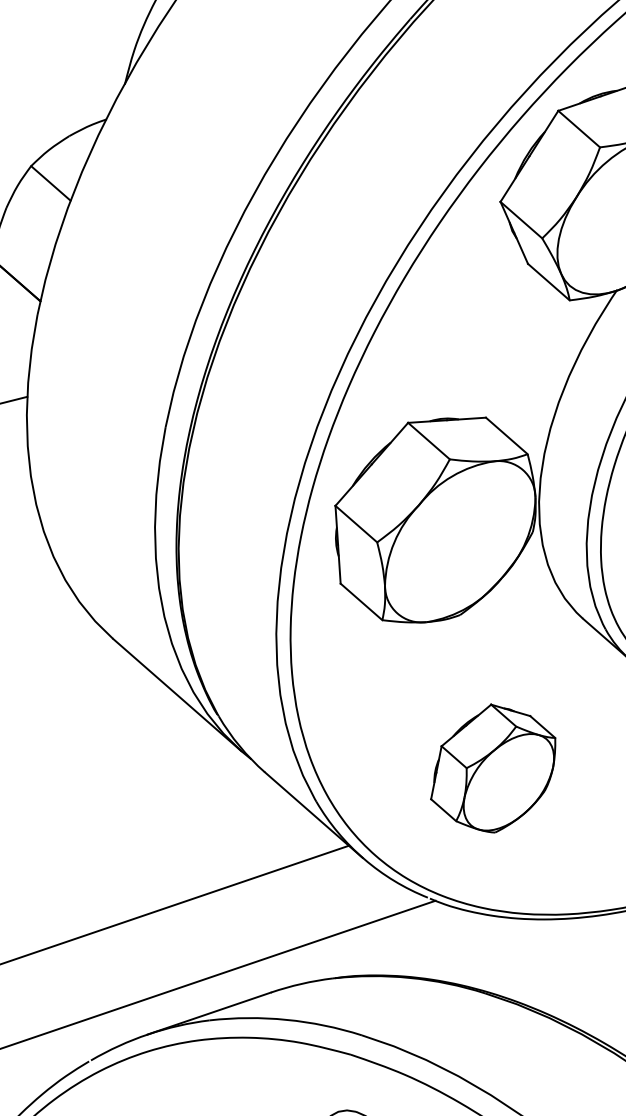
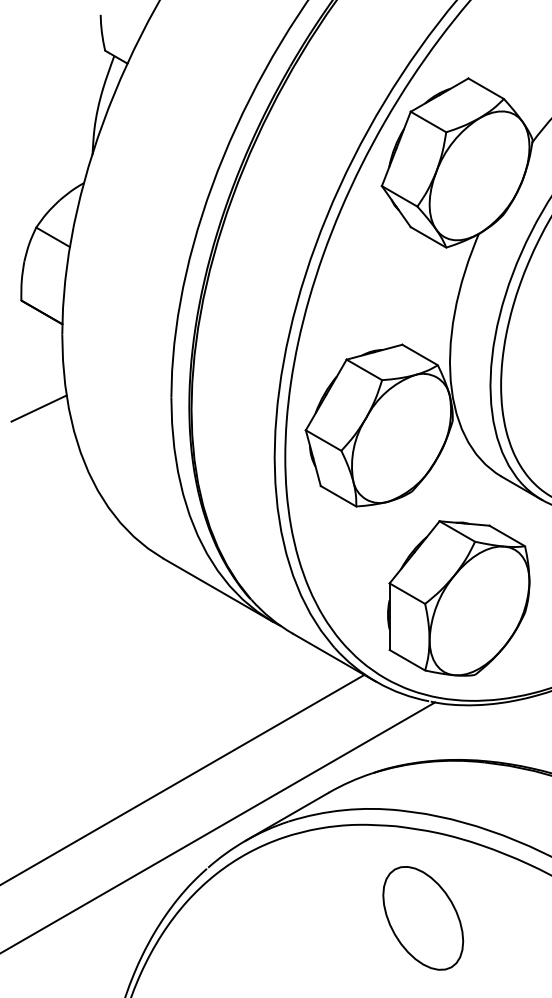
part: (493, 769) -> (458, 598), size x1.67

